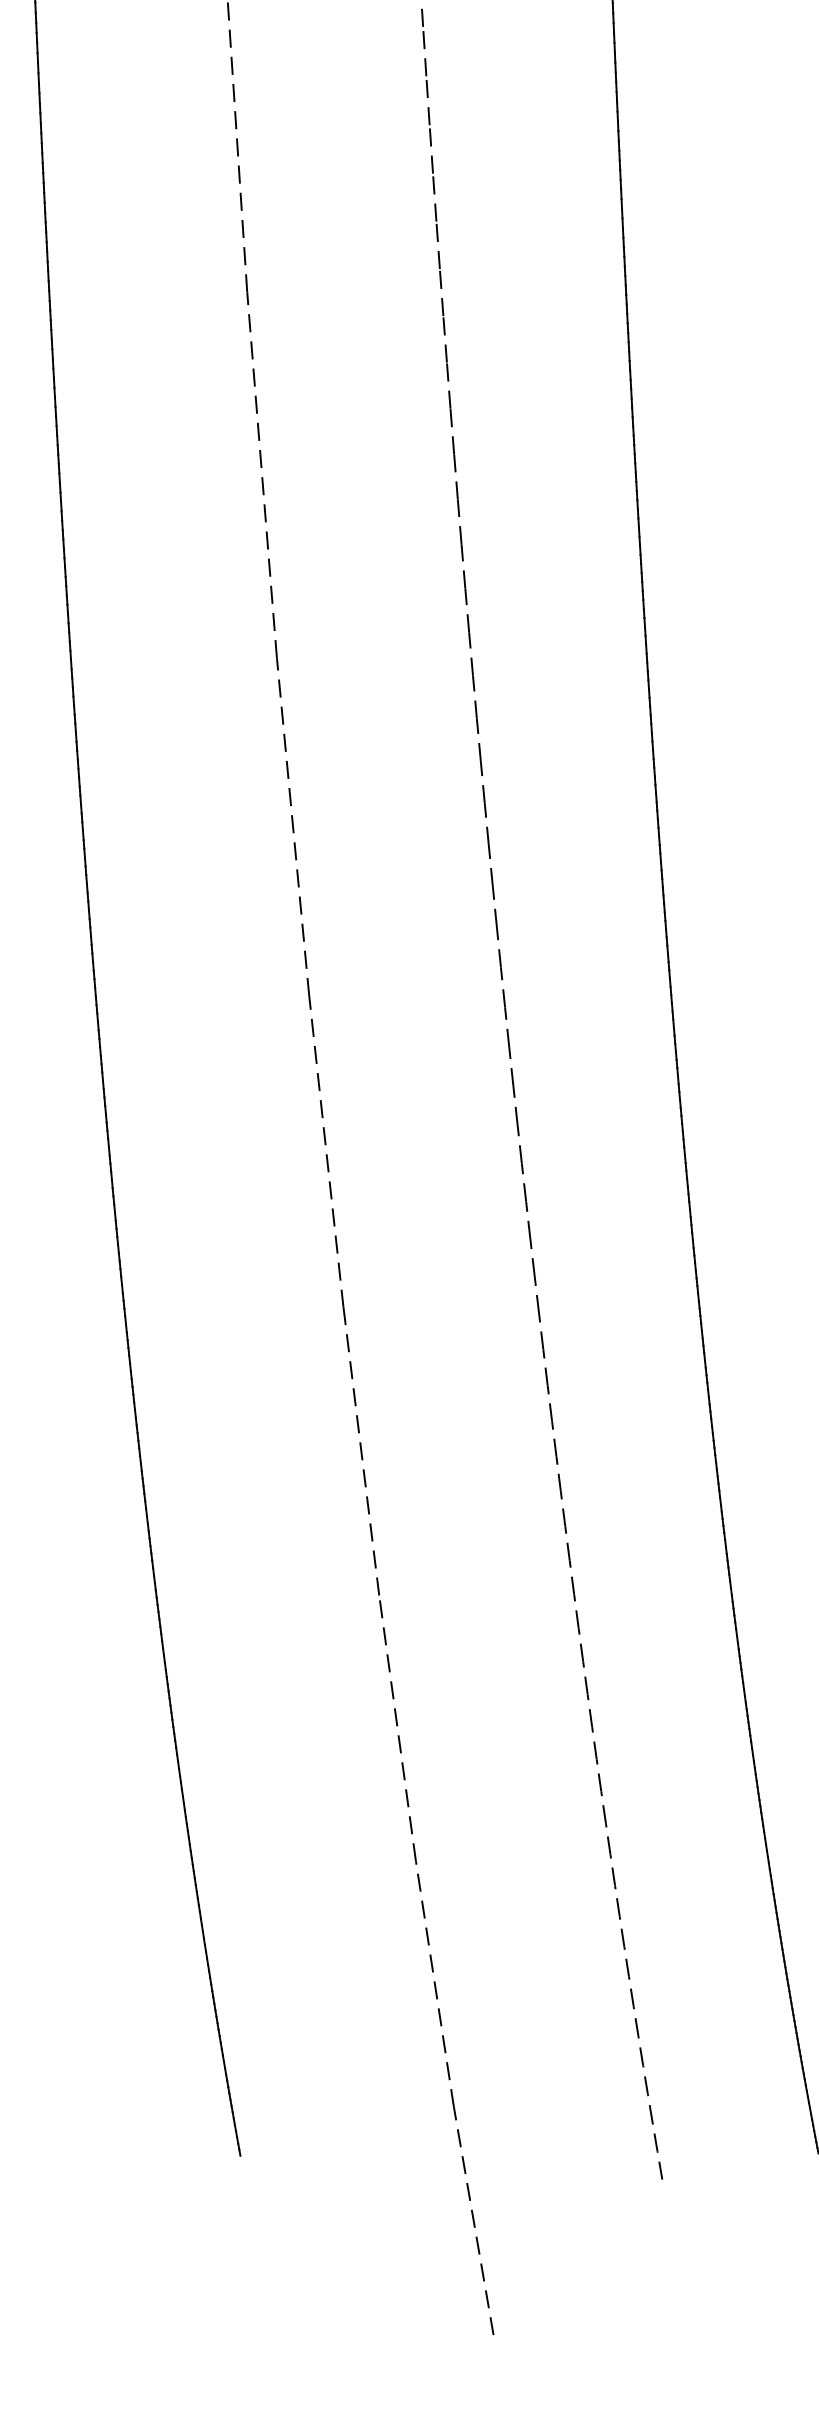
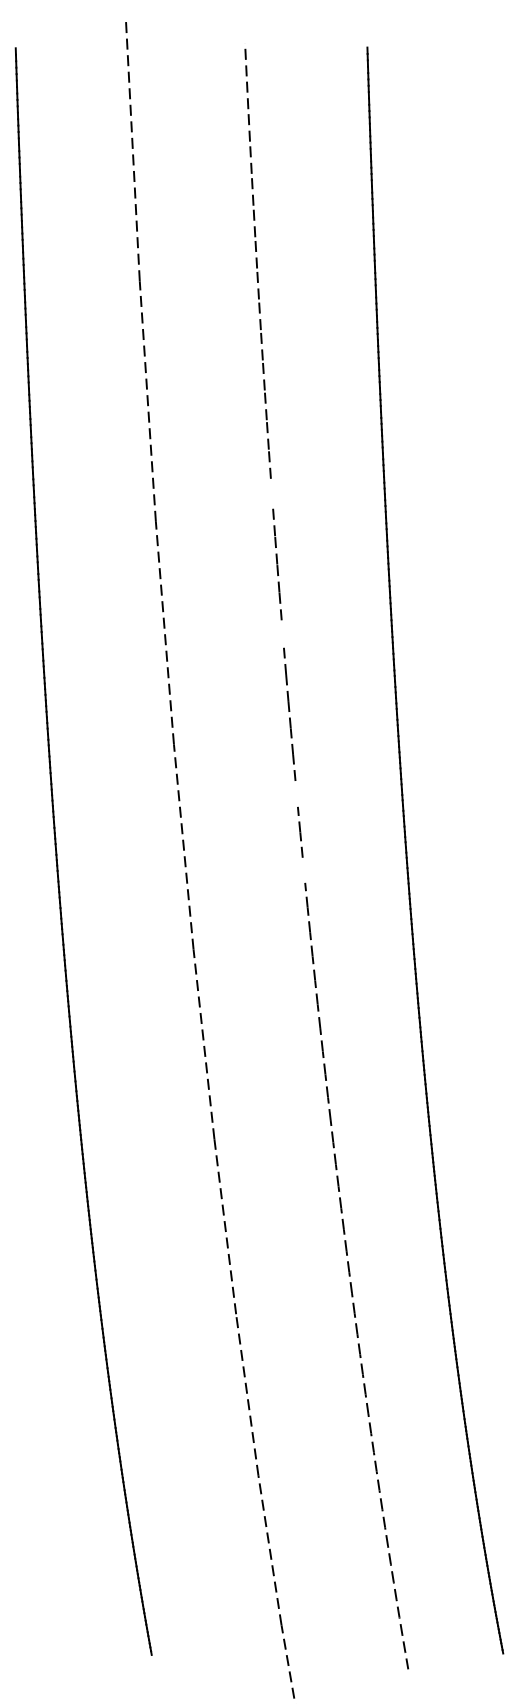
line: (437, 244) -> (271, 492), removed
line: (455, 475) -> (282, 633), removed
line: (478, 739) -> (296, 793), removed
line: (490, 864) -> (303, 869), removed

